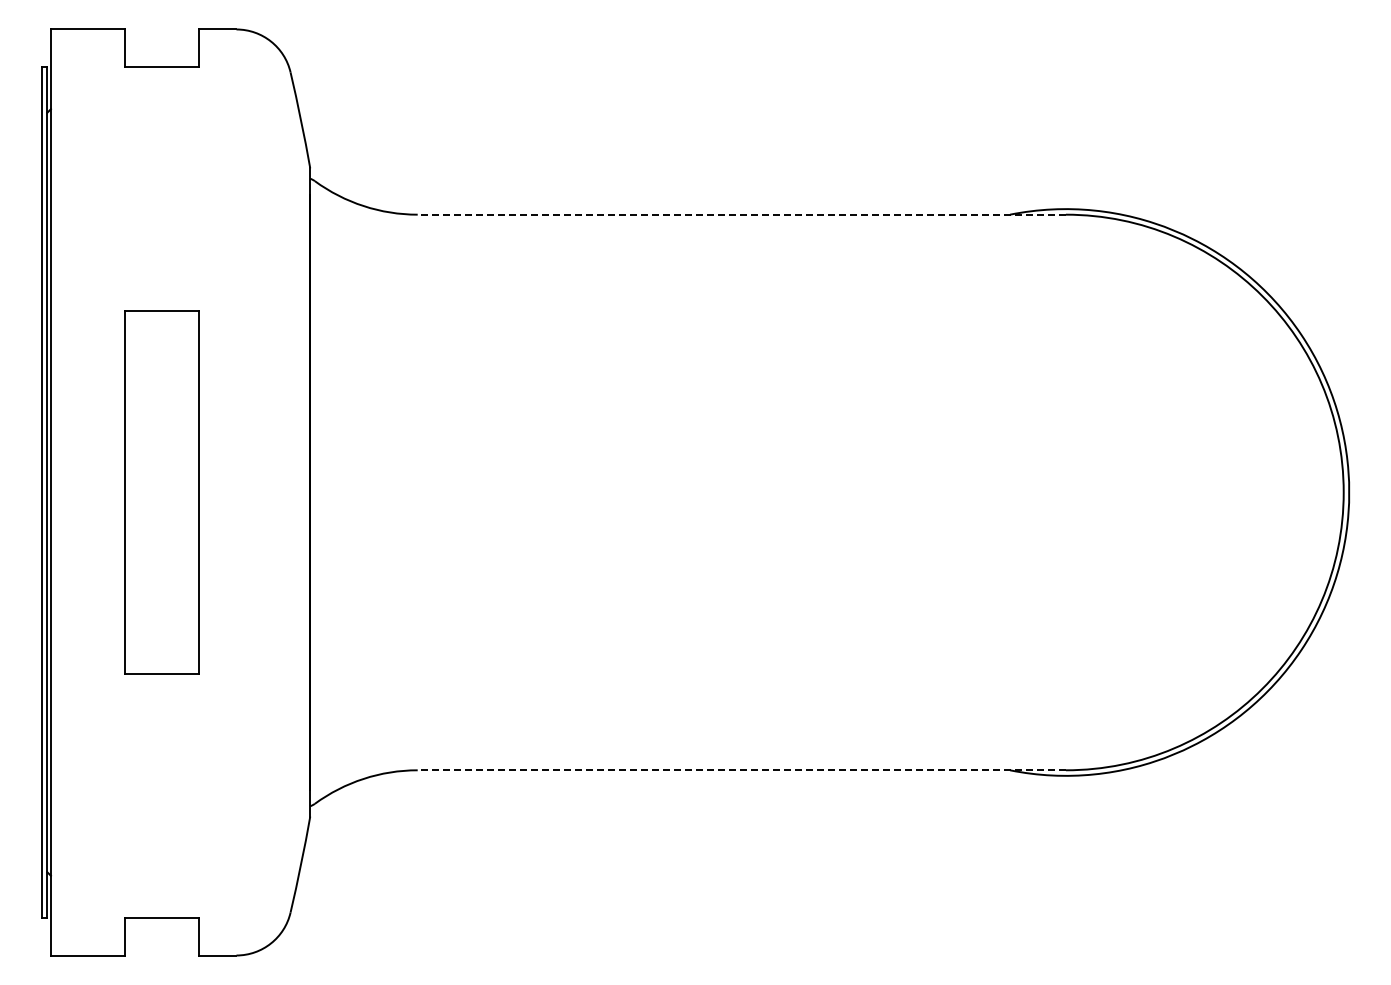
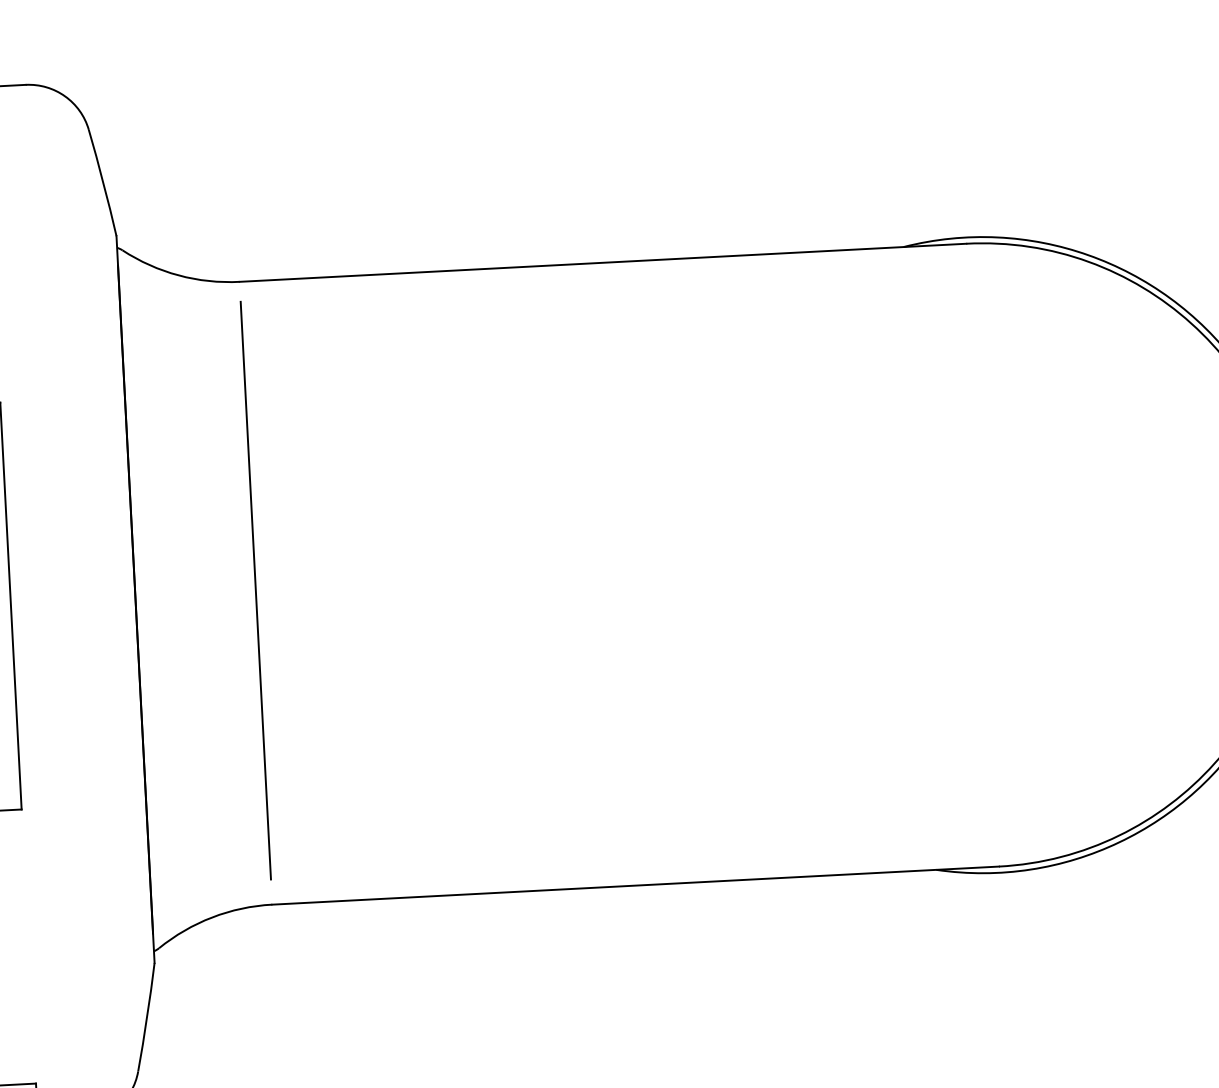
line: (741, 214) -> (602, 262), dashed -> solid
line: (417, 489) -> (255, 589), added
line: (741, 770) -> (635, 885), dashed -> solid

